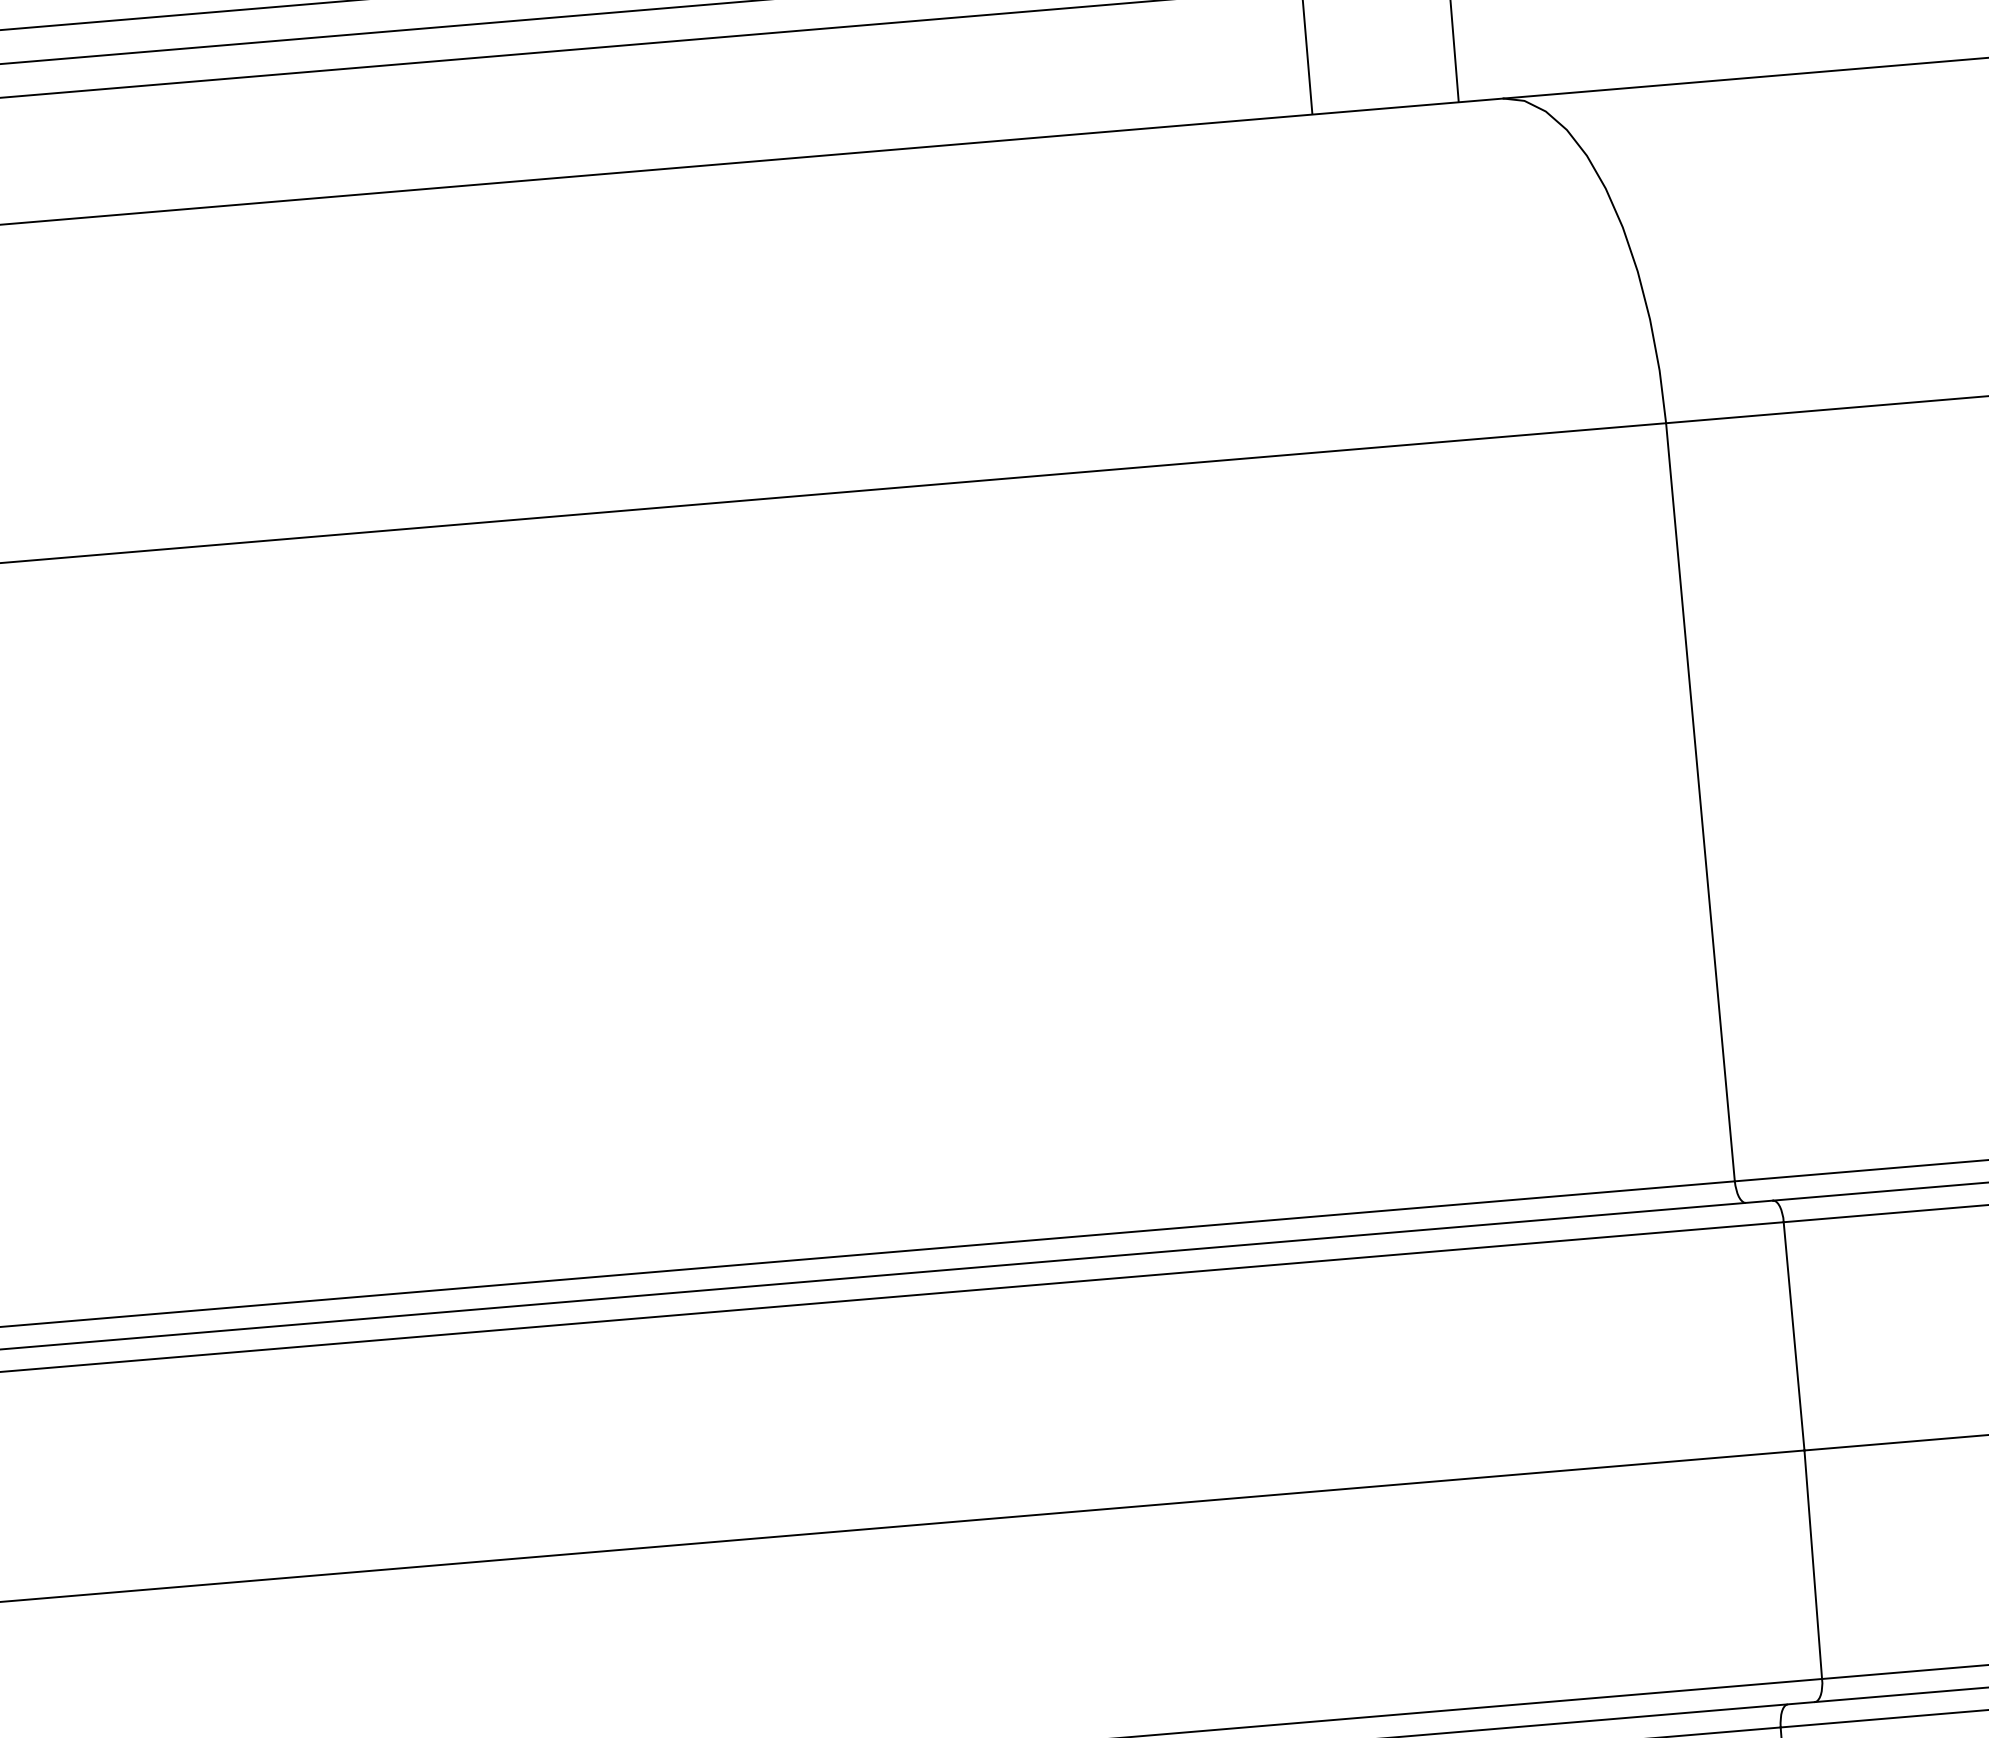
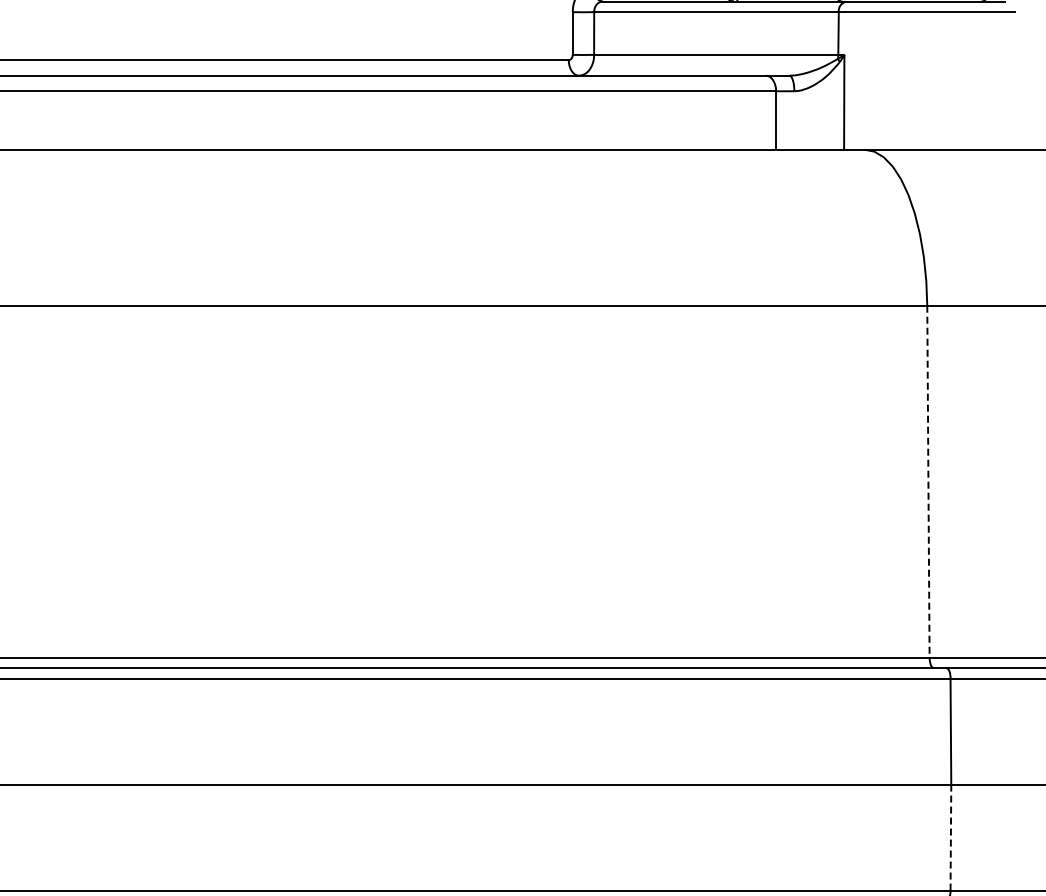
line: (1700, 803) -> (928, 482), solid -> dashed
line: (1812, 1564) -> (950, 837), solid -> dashed

